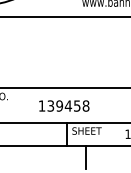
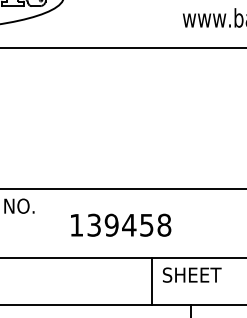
text: (64, 105) -> (121, 224), moved

